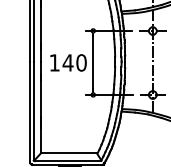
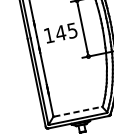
text: (81, 62) -> (72, 30), 140 -> 145
line: (69, 153) -> (78, 111), solid -> dashed

